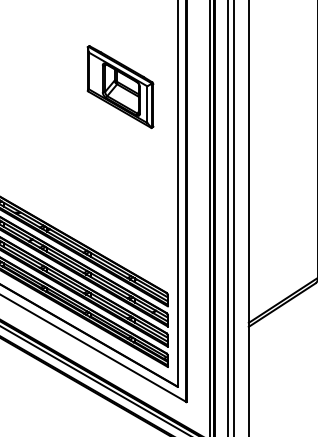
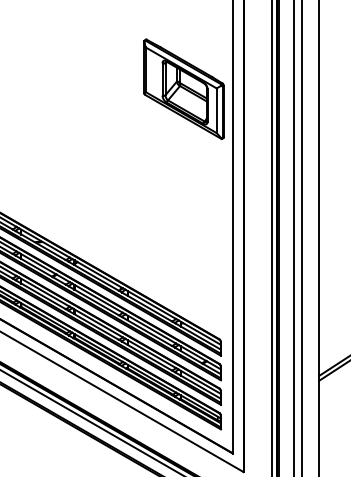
part: (120, 86) -> (184, 88), moved

